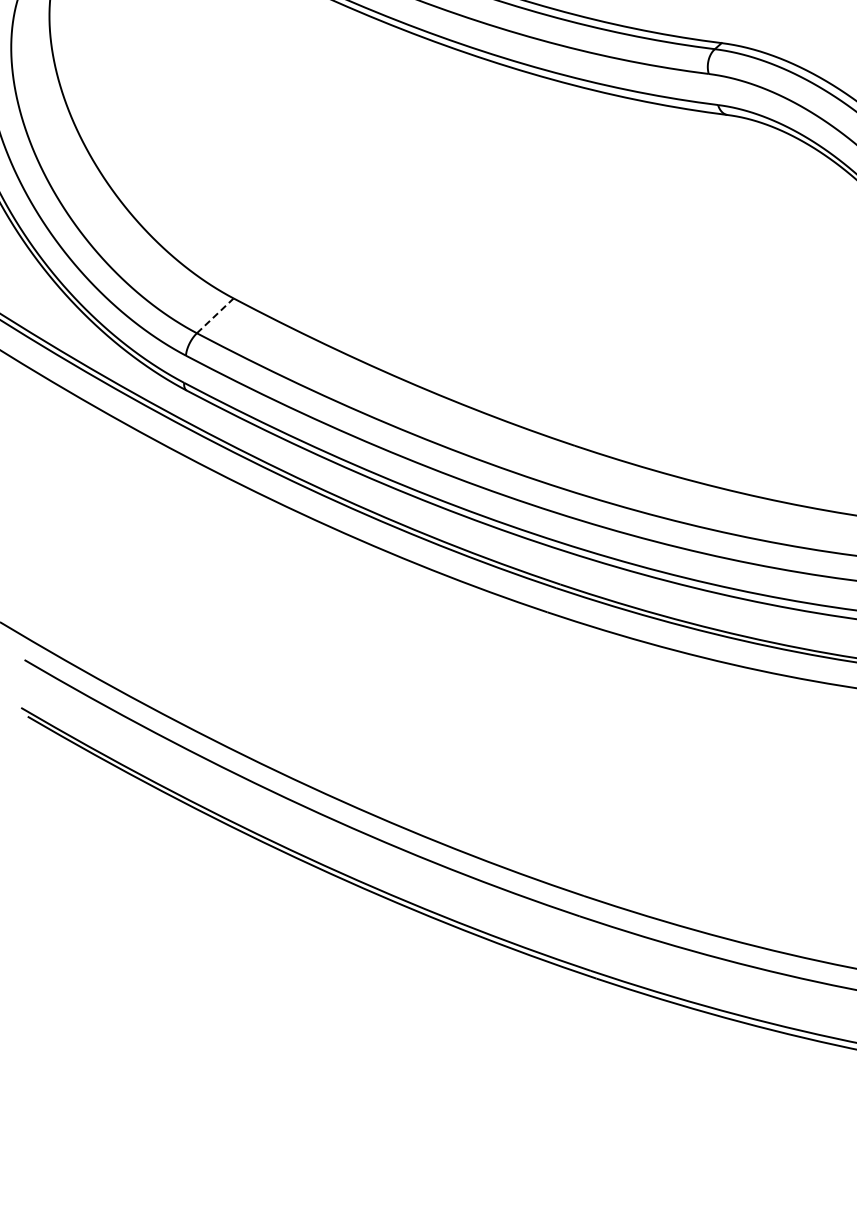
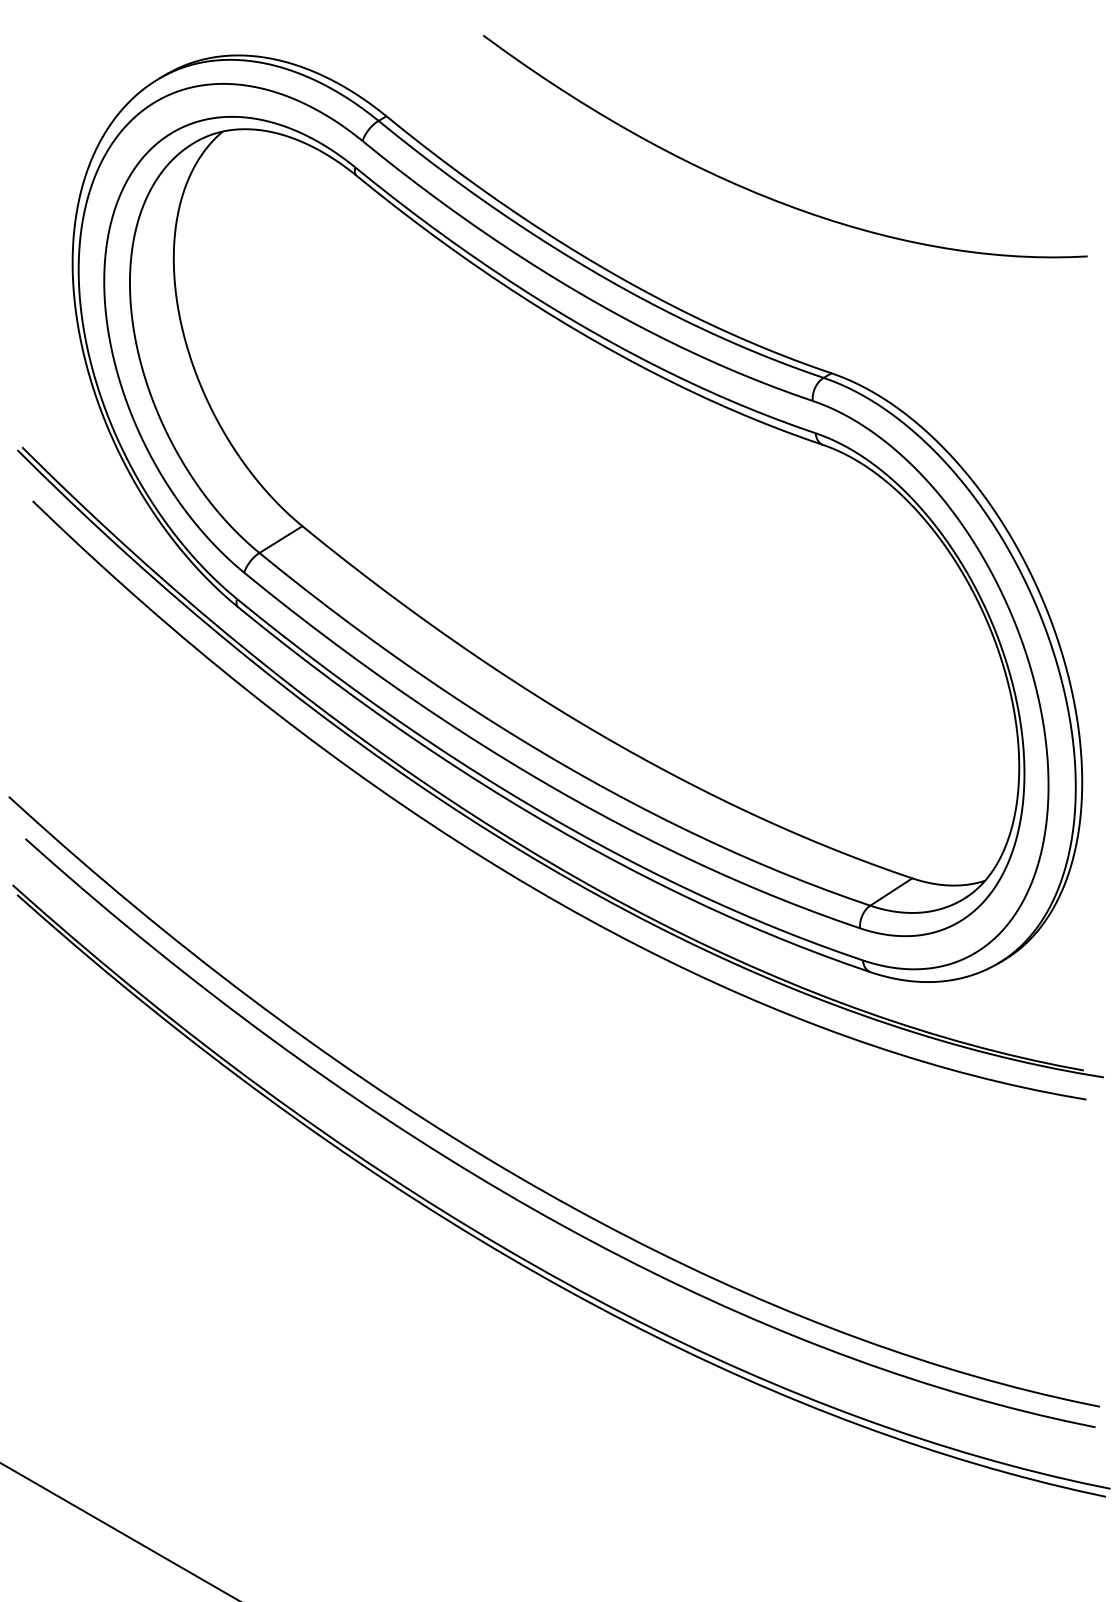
line: (215, 315) -> (281, 539), dashed -> solid

